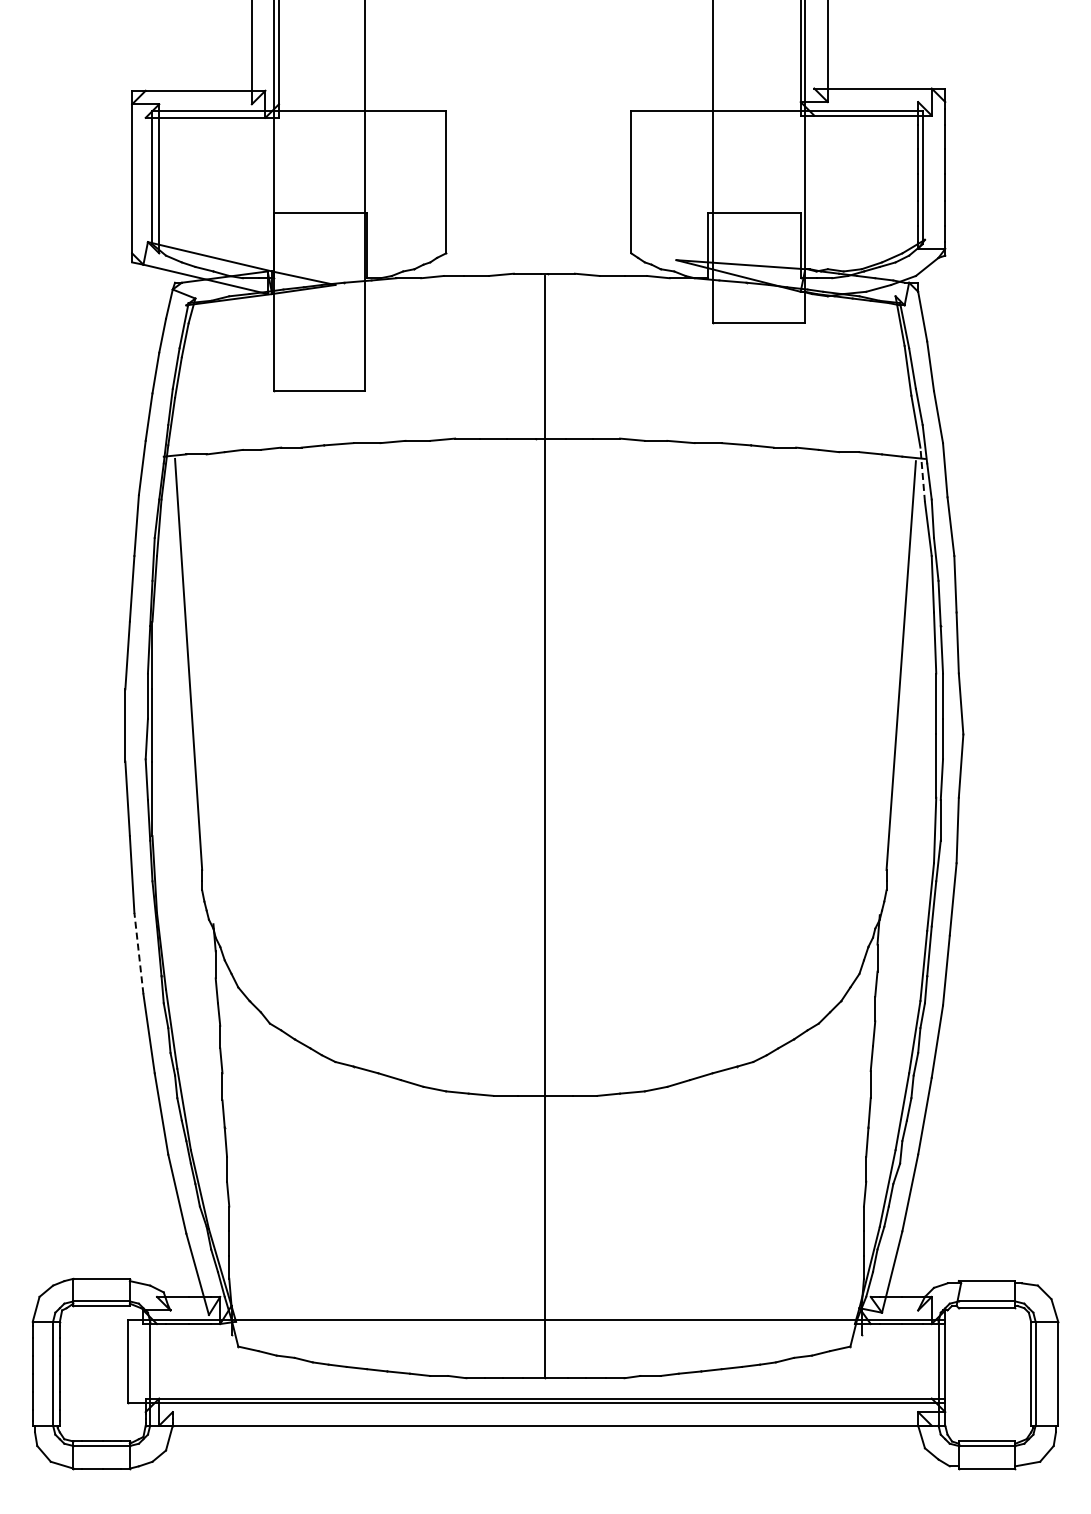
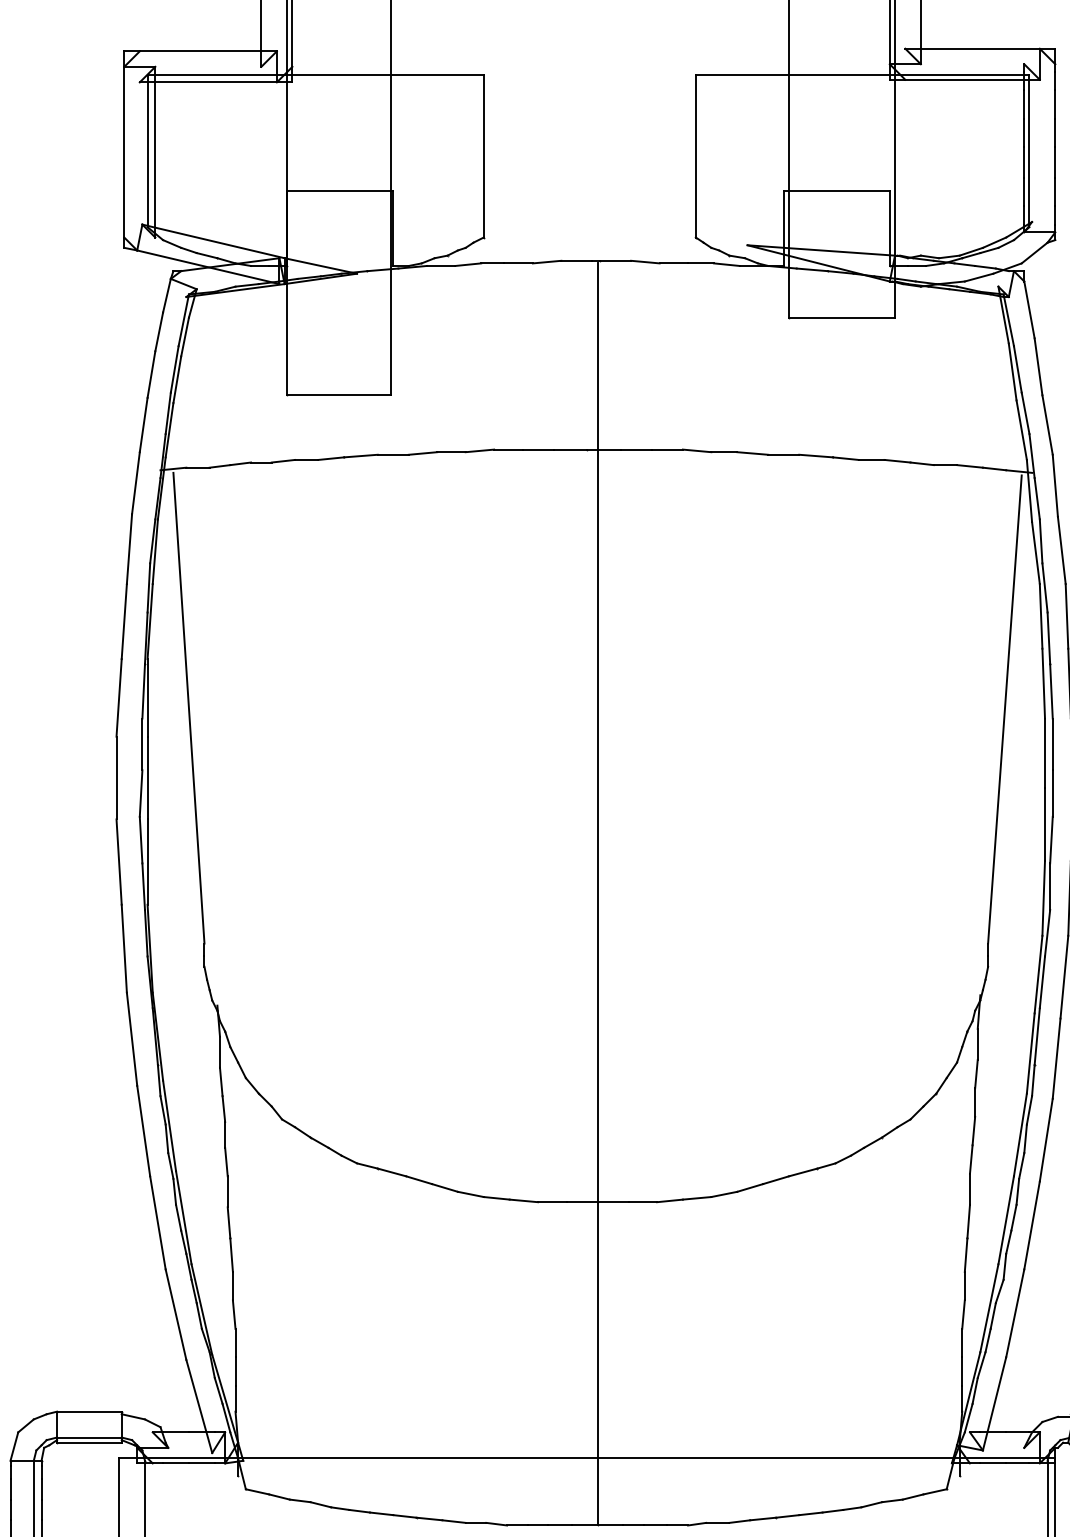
line: (922, 474) -> (1029, 490), dashed -> solid
line: (138, 953) -> (131, 1039), dashed -> solid

